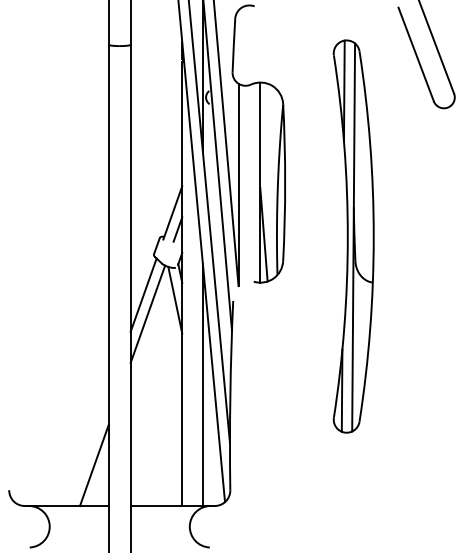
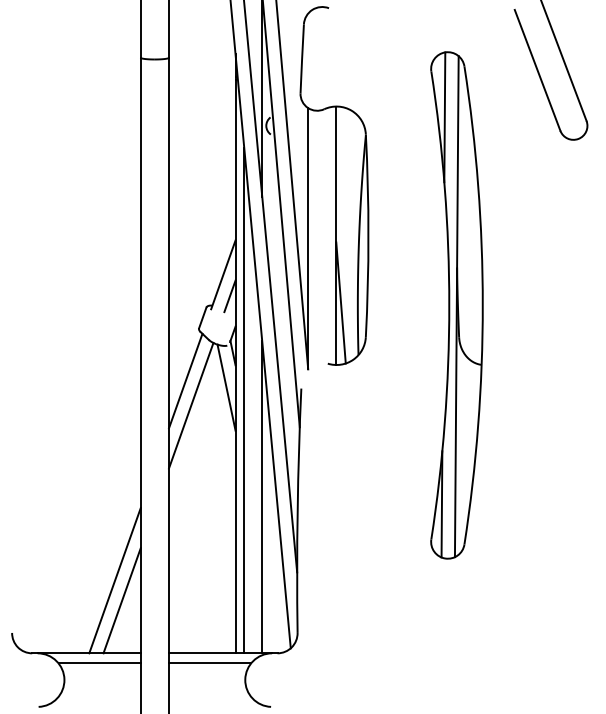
line: (189, 310) -> (244, 400), added
line: (88, 449) -> (114, 580), added
line: (76, 513) -> (98, 663), added
line: (162, 513) -> (210, 663), added

